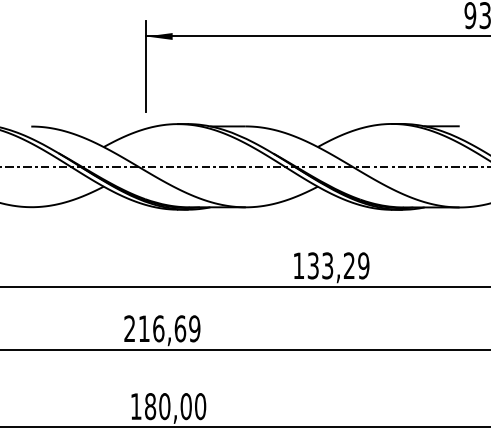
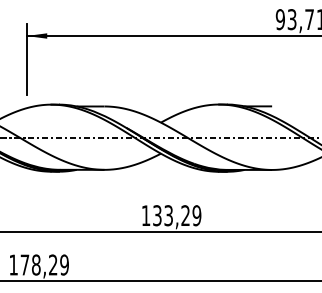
text: (155, 328) -> (33, 264), 216,69 -> 178,29

